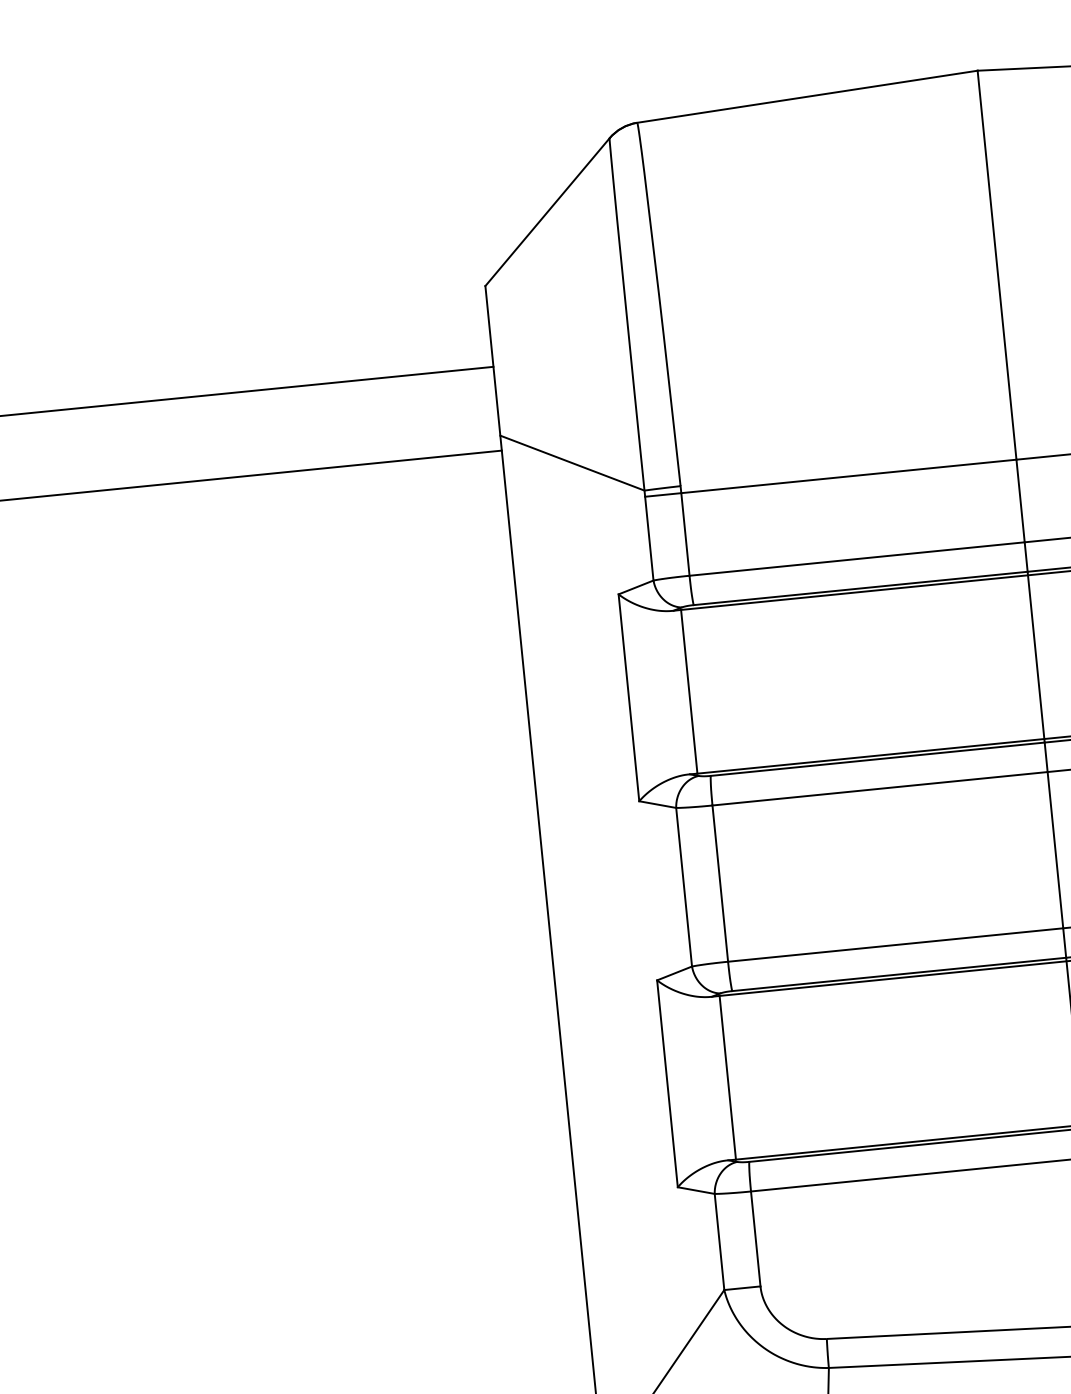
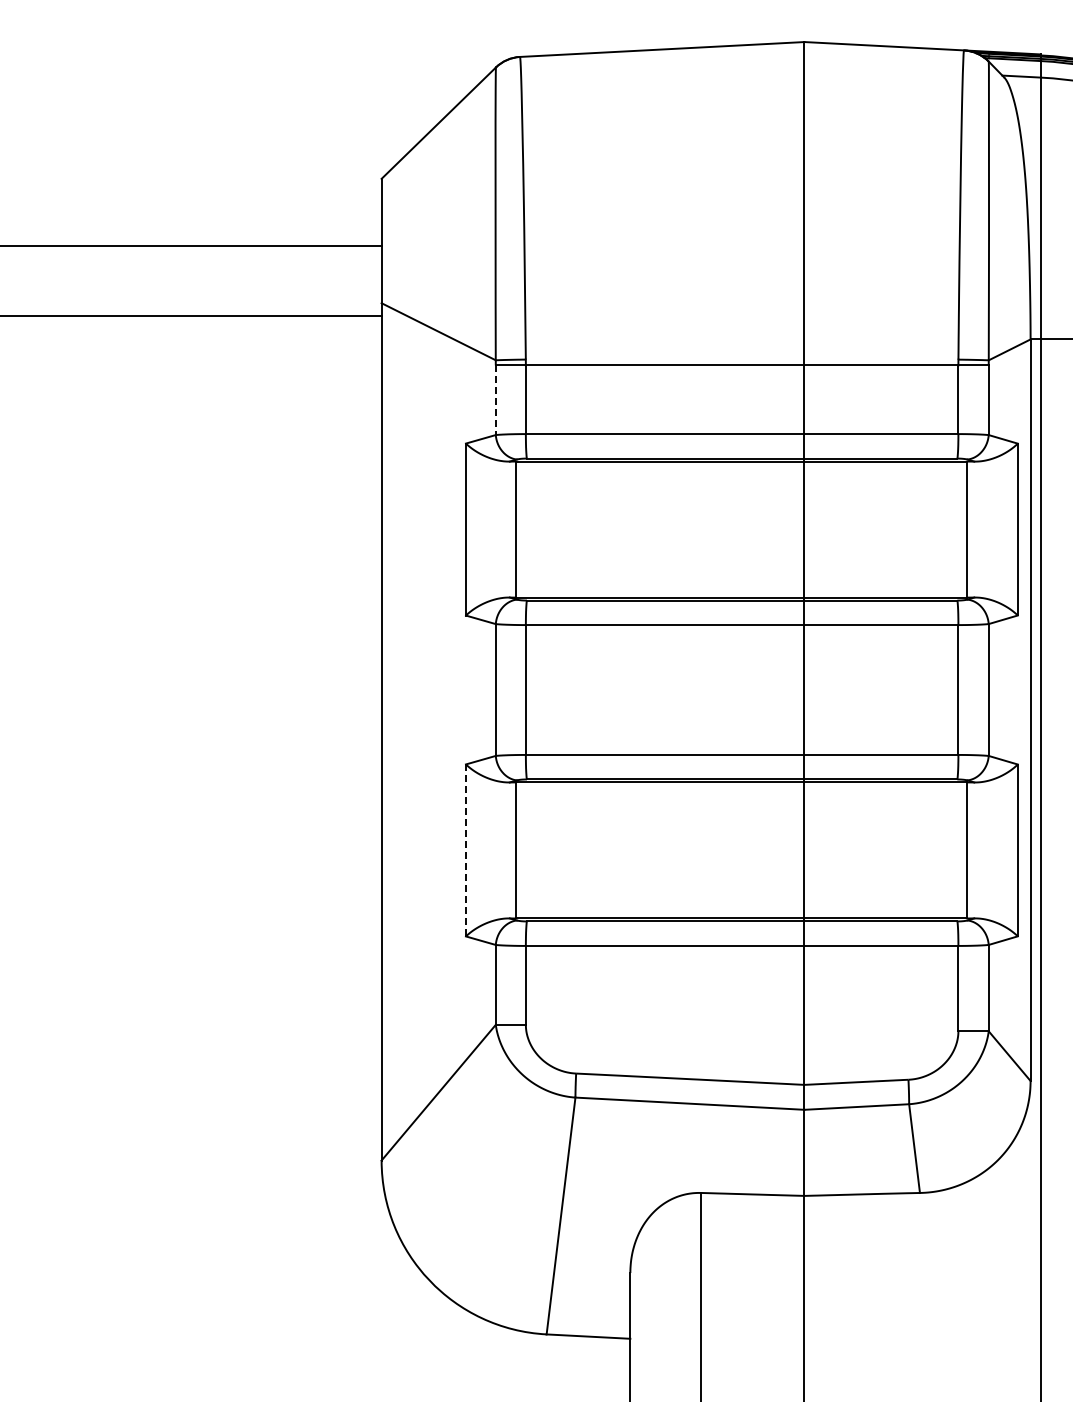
line: (648, 539) -> (495, 400), solid -> dashed
line: (666, 1083) -> (465, 850), solid -> dashed

